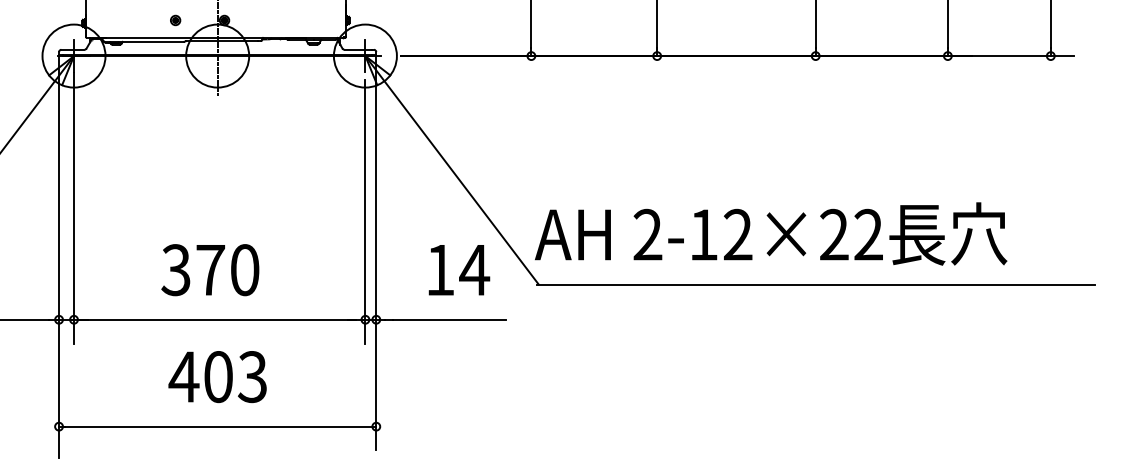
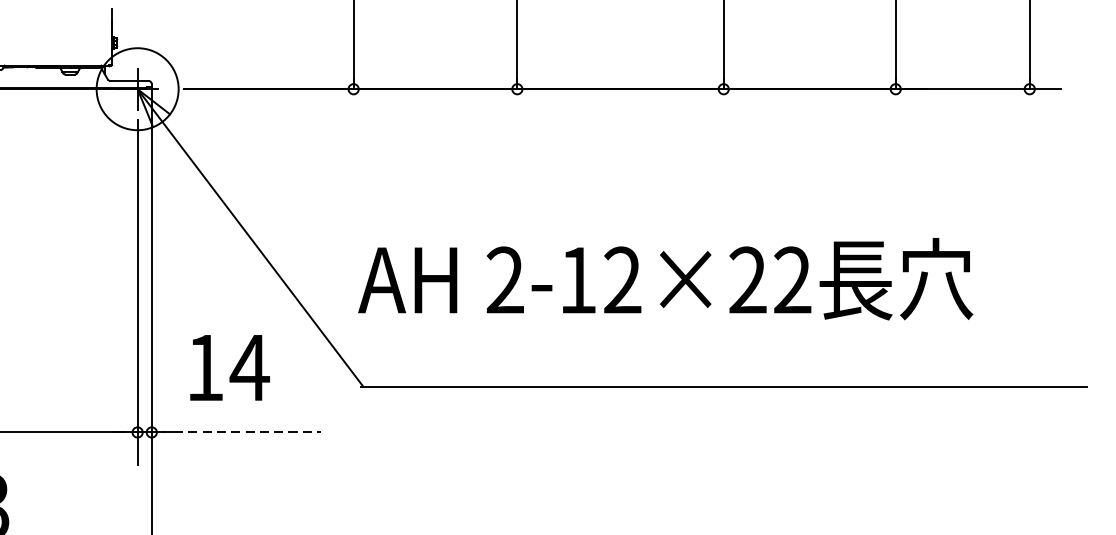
text: (771, 233) -> (666, 278), moved
text: (459, 270) -> (230, 368), moved
line: (450, 319) -> (248, 432), solid -> dashed

